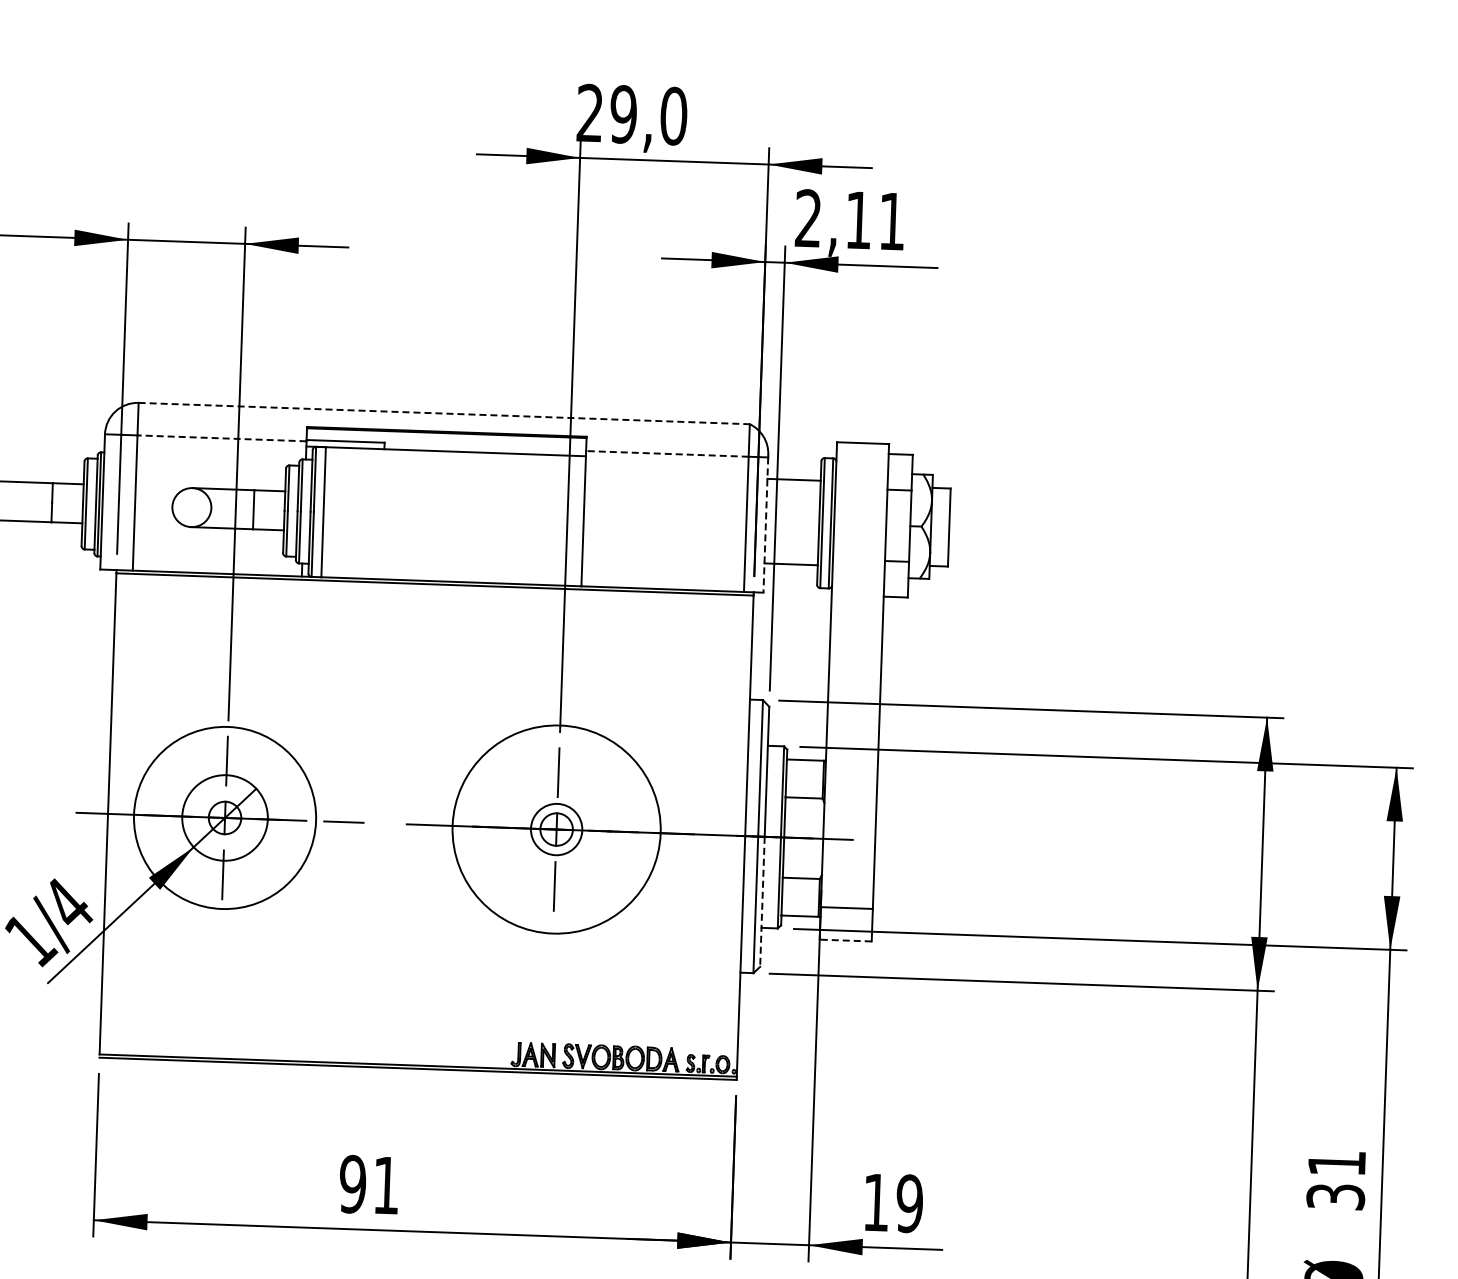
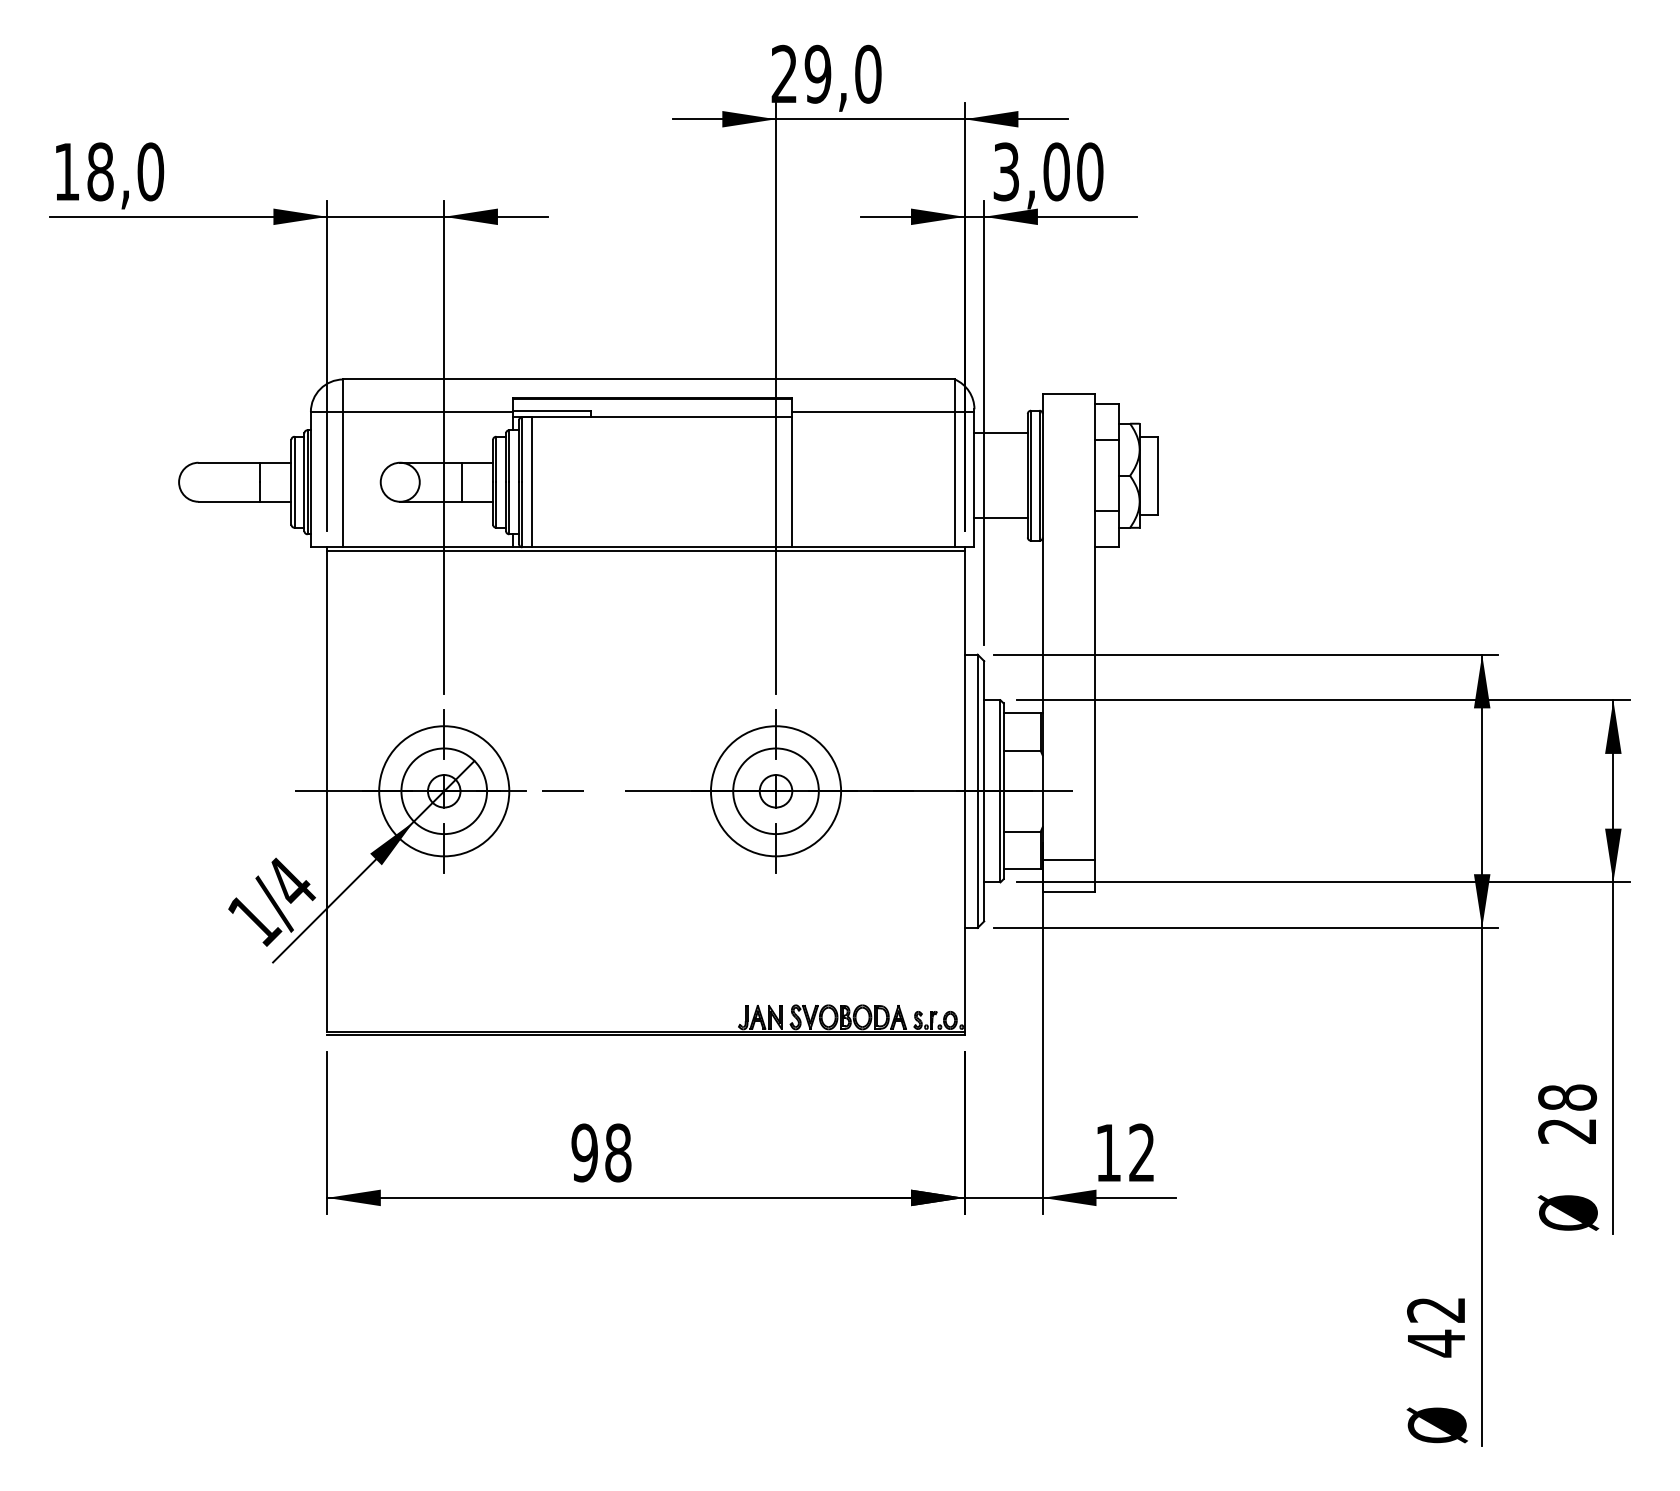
text: (850, 219) -> (1048, 171), 2,11 -> 3,00
line: (444, 413) -> (649, 379), dashed -> solid
line: (221, 438) -> (427, 412), dashed -> solid
line: (667, 454) -> (873, 412), dashed -> solid
line: (765, 524) -> (974, 479), dashed -> solid
circle: (225, 818) -> (444, 791), size x0.71
circle: (556, 829) -> (775, 791), size x0.62
circle: (556, 829) -> (775, 791), size x1.67
line: (762, 902) -> (984, 856), dashed -> solid
line: (845, 940) -> (1068, 892), dashed -> solid
text: (1336, 1179) -> (1567, 1113), 31 -> 28
text: (386, 1185) -> (618, 1152), 91 -> 98
text: (909, 1203) -> (1141, 1152), 19 -> 12

